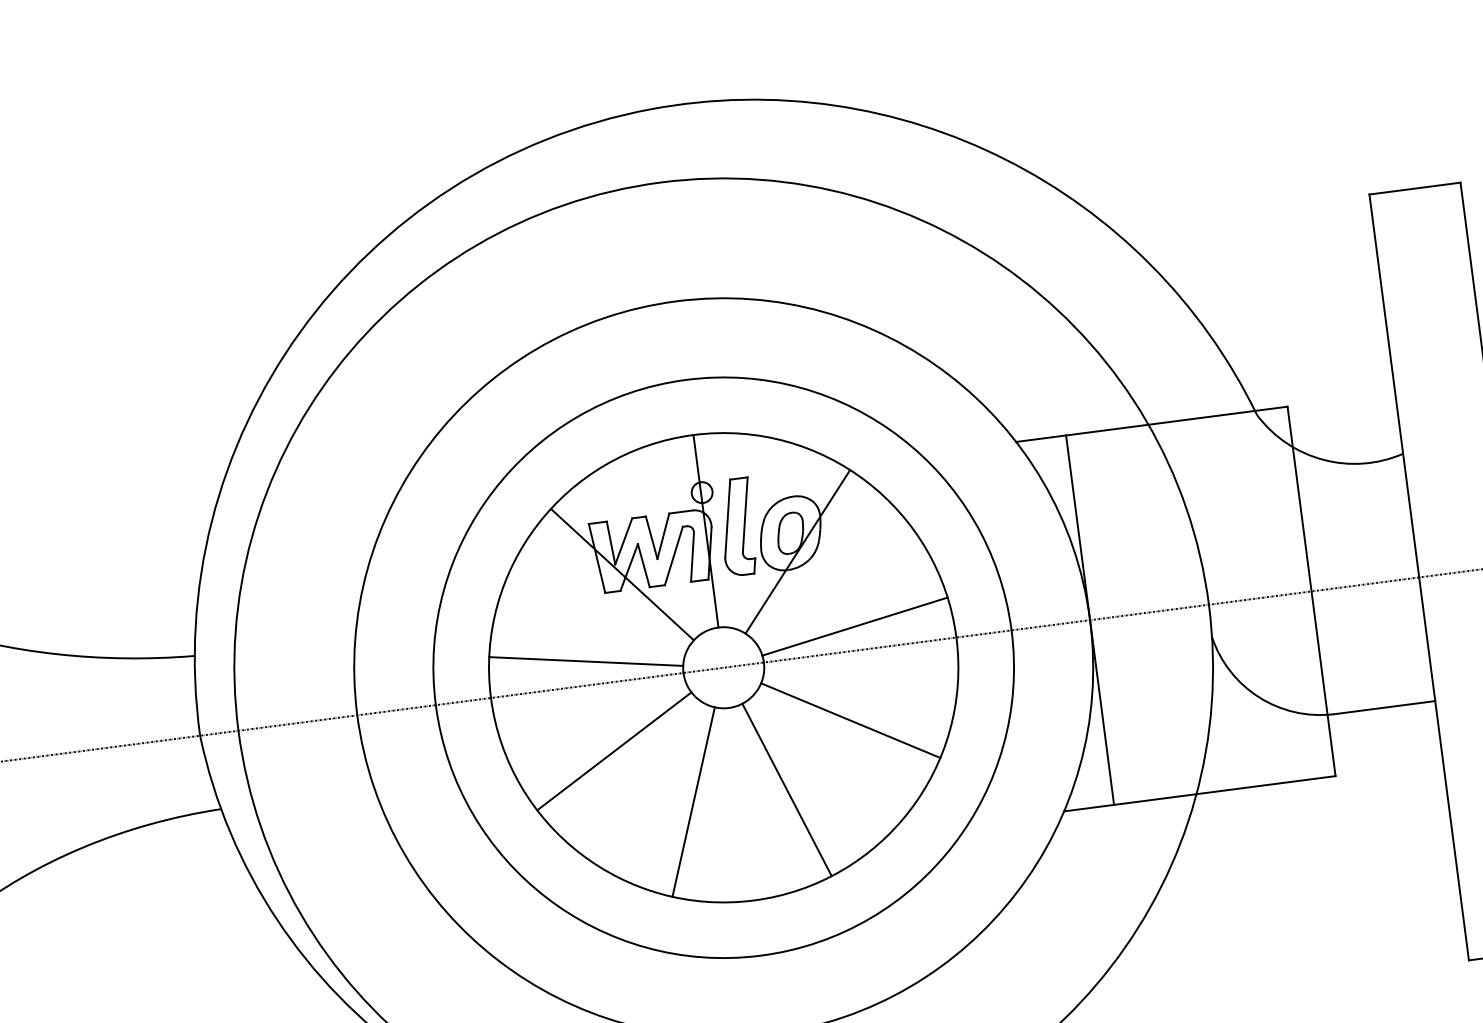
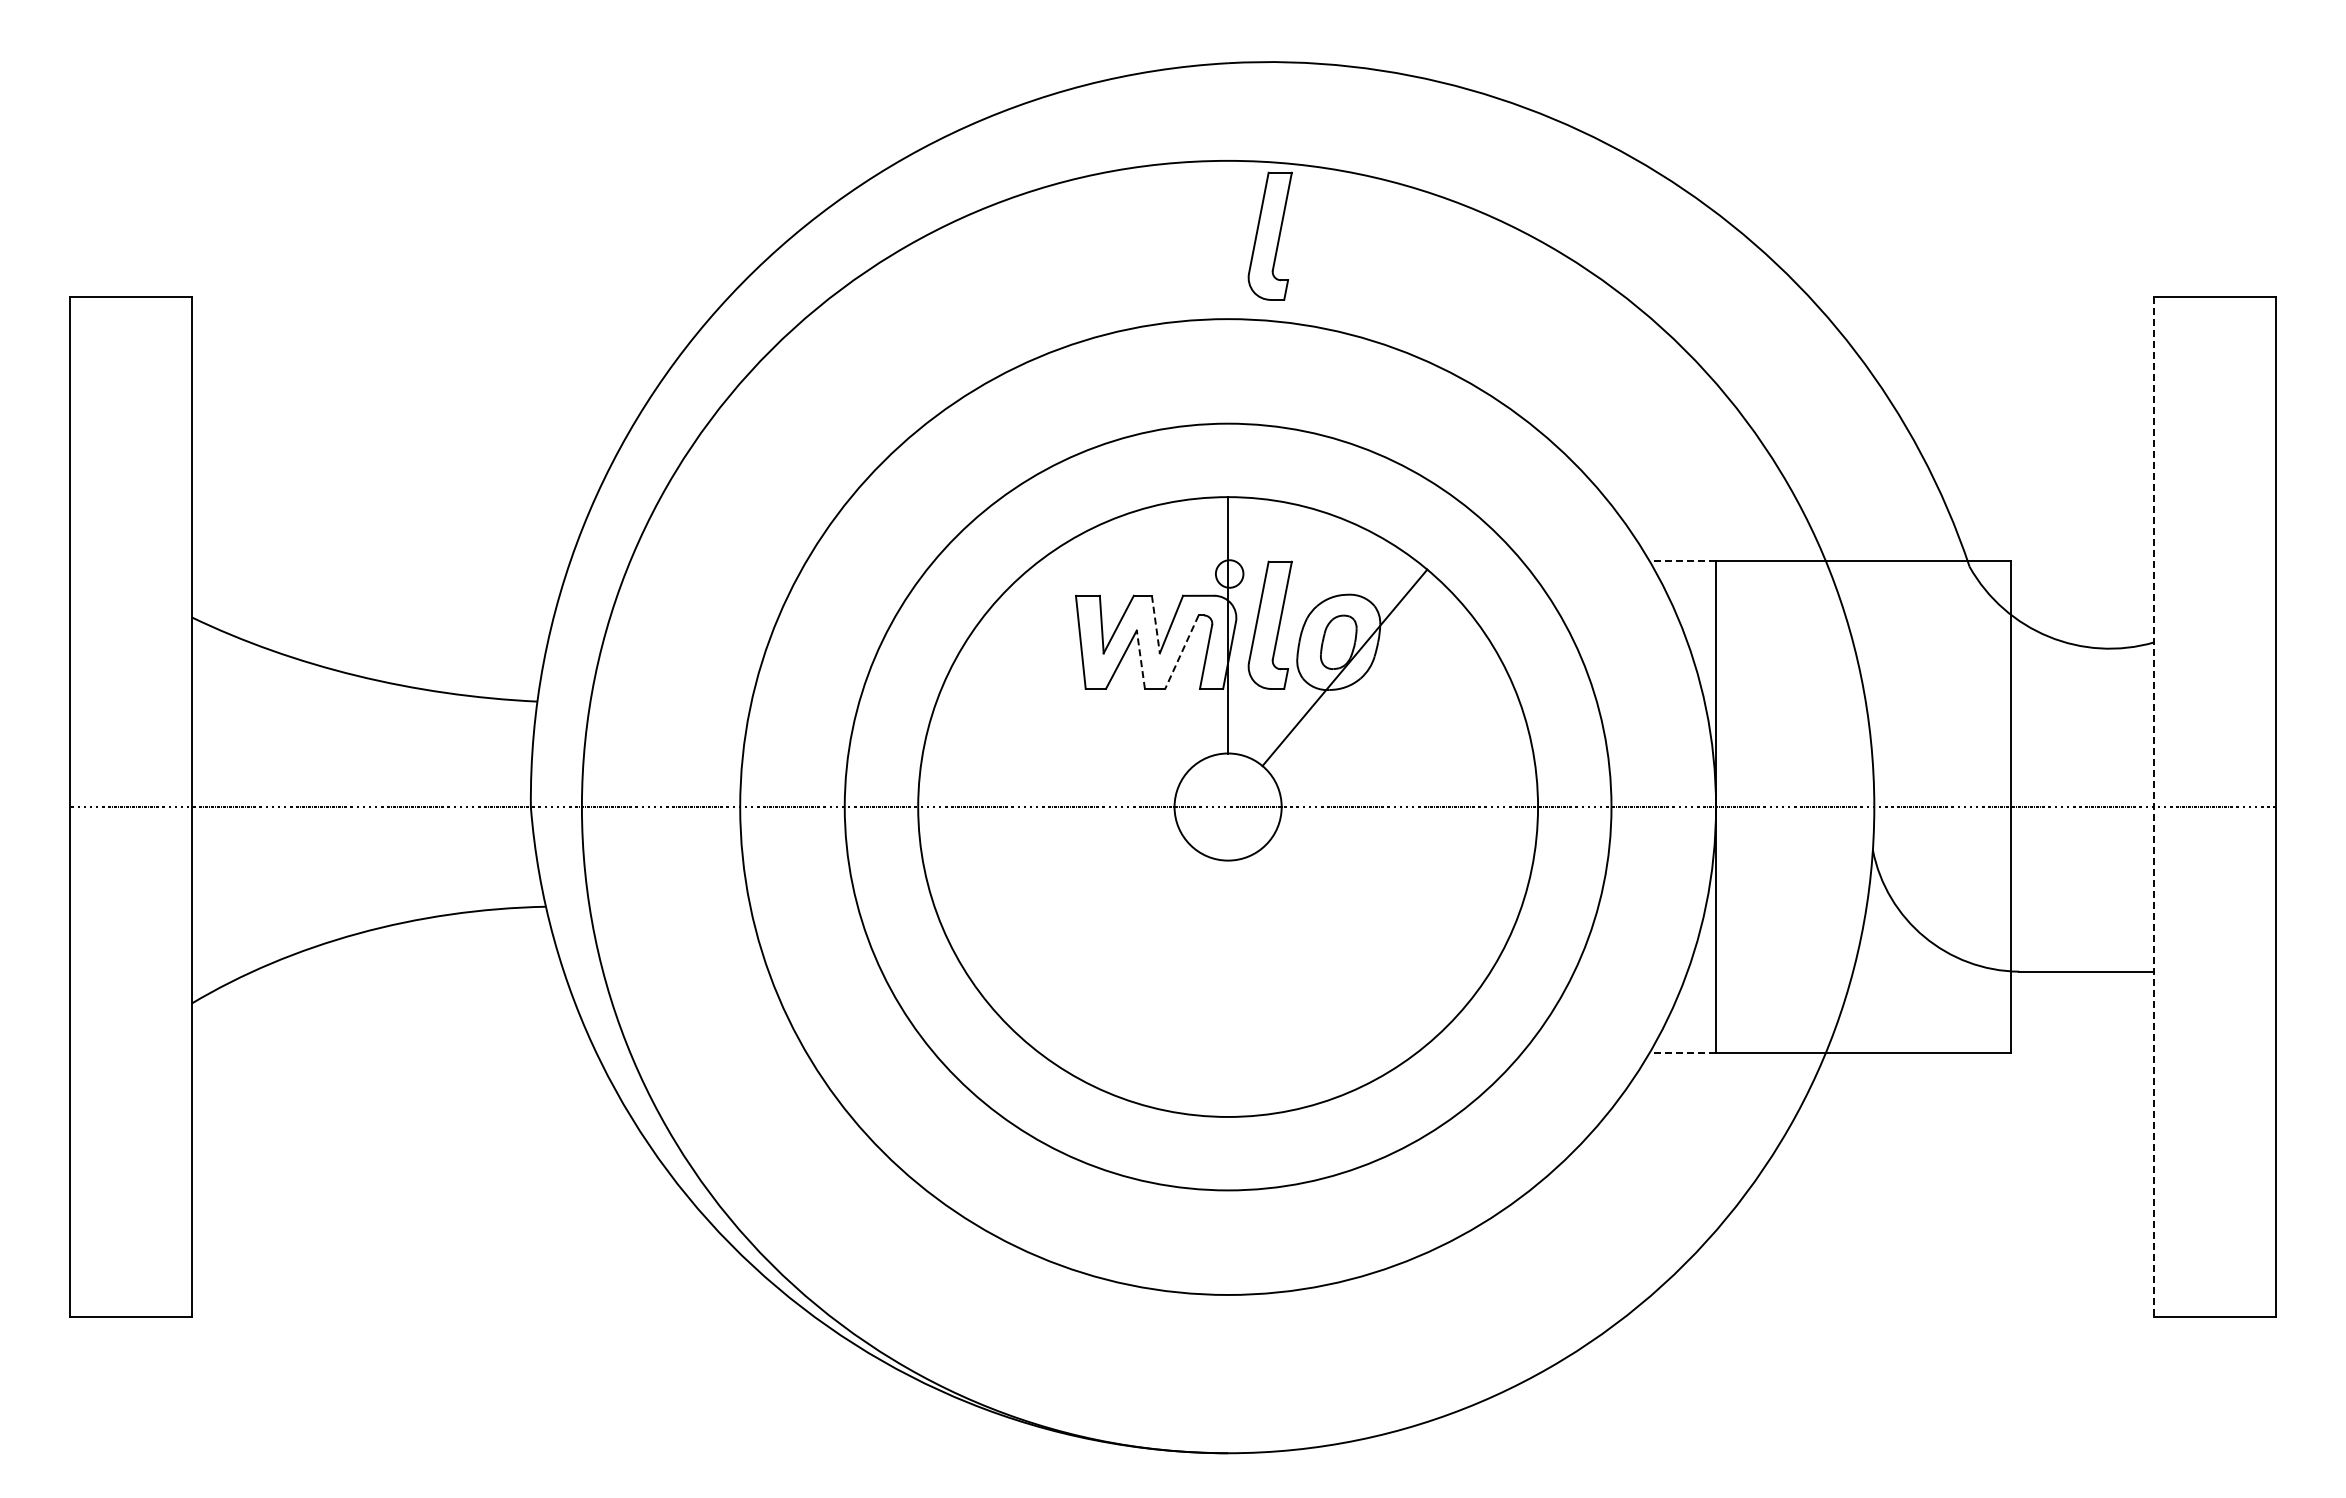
part: (699, 234) -> (1269, 235), added
line: (1040, 439) -> (1682, 561), solid -> dashed
line: (651, 538) -> (1155, 625), solid -> dashed
line: (673, 556) -> (1181, 652), solid -> dashed
line: (643, 565) -> (1140, 659), solid -> dashed
line: (621, 574) -> (1110, 667), removed
line: (1419, 577) -> (2154, 807), solid -> dashed
line: (854, 626) -> (1406, 775), removed
line: (585, 661) -> (1048, 775), removed
line: (850, 720) -> (1385, 897), removed
line: (614, 751) -> (1070, 897), removed
line: (787, 789) -> (1290, 977), removed
line: (693, 801) -> (1165, 977), removed
line: (1088, 808) -> (1682, 1053), solid -> dashed

